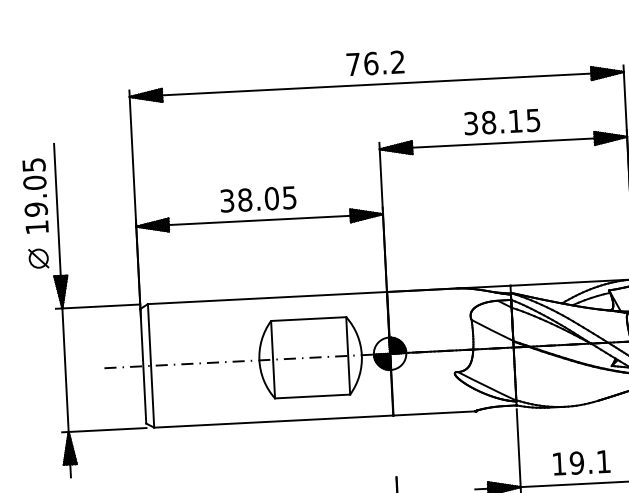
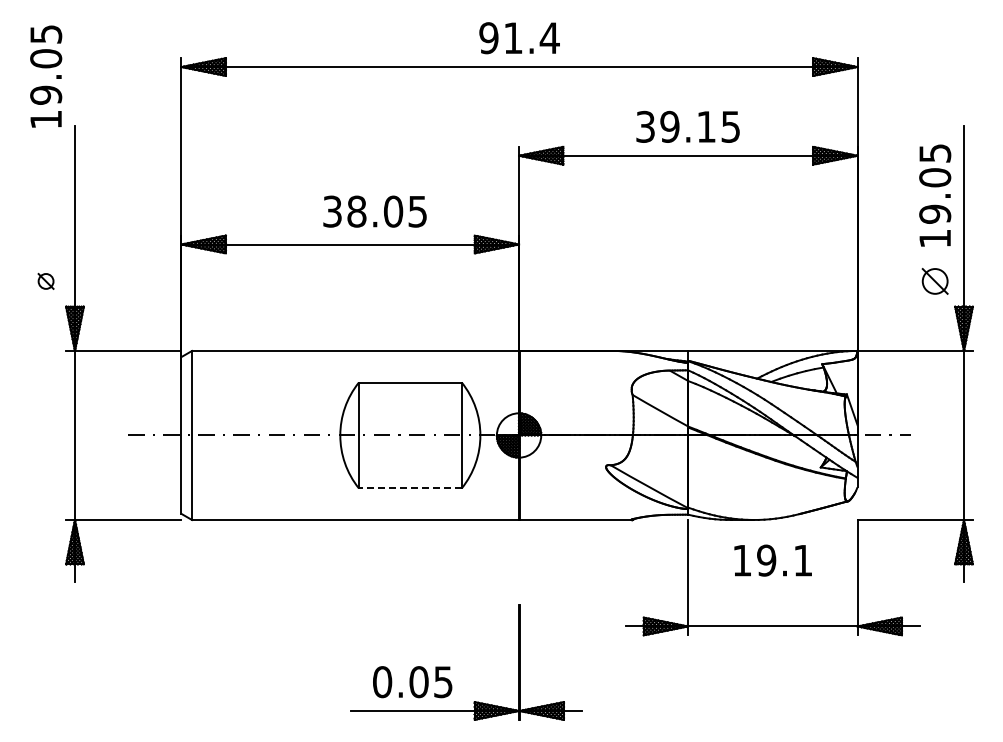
text: (375, 63) -> (519, 38), 76.2 -> 91.4
text: (488, 122) -> (669, 126), 38.15 -> 39.15
text: (35, 195) -> (46, 76), moved
text: (258, 199) -> (374, 211), moved
part: (38, 258) -> (45, 281), size x0.6
line: (311, 396) -> (409, 488), solid -> dashed
text: (581, 462) -> (772, 560), moved

